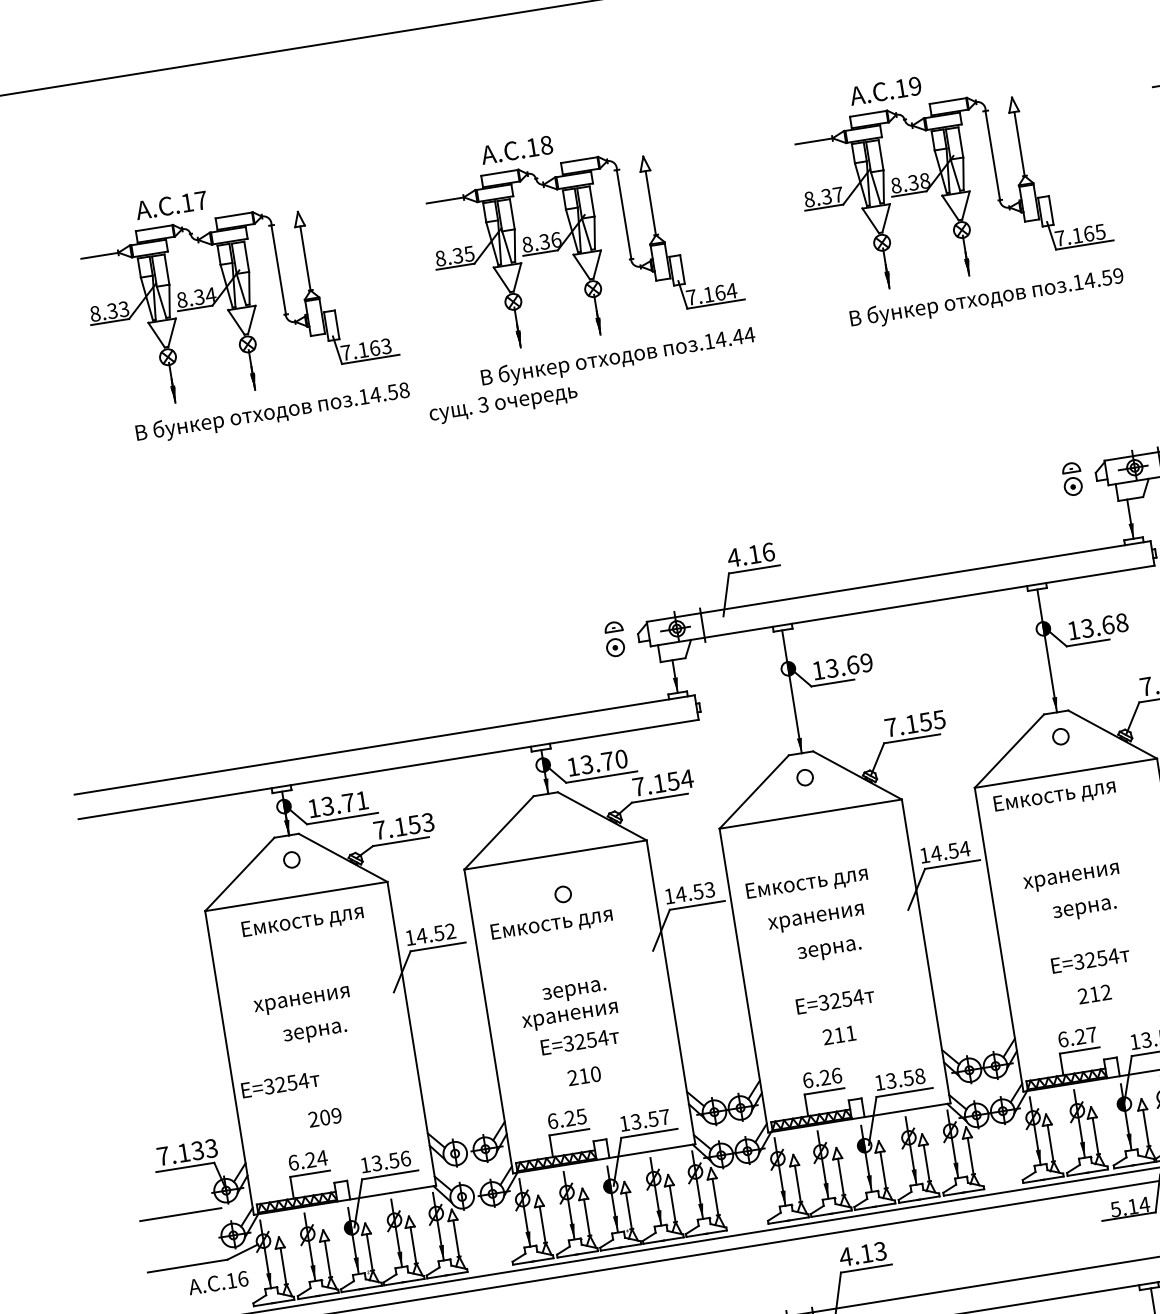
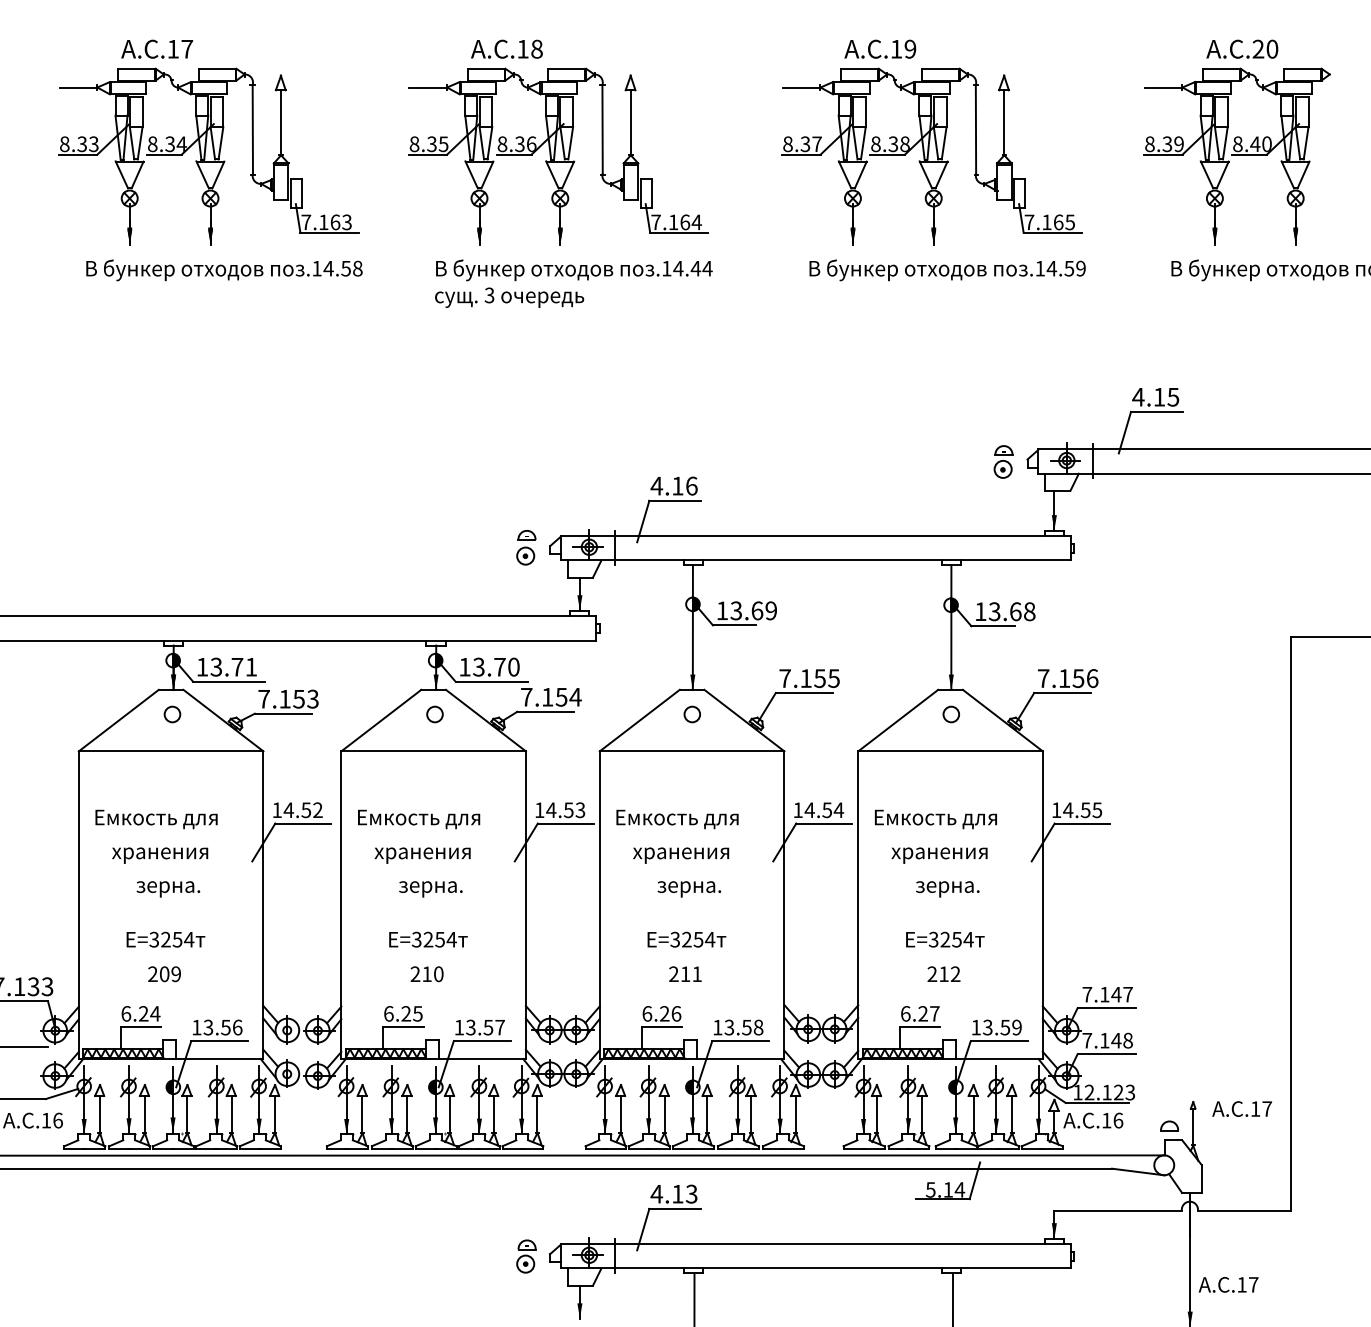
text: (503, 403) -> (509, 297), moved
text: (1054, 796) -> (935, 819), moved
circle: (562, 894) -> (434, 714), moved
text: (302, 921) -> (156, 819), moved
text: (570, 1016) -> (422, 855), moved
text: (280, 1084) -> (165, 939), moved

